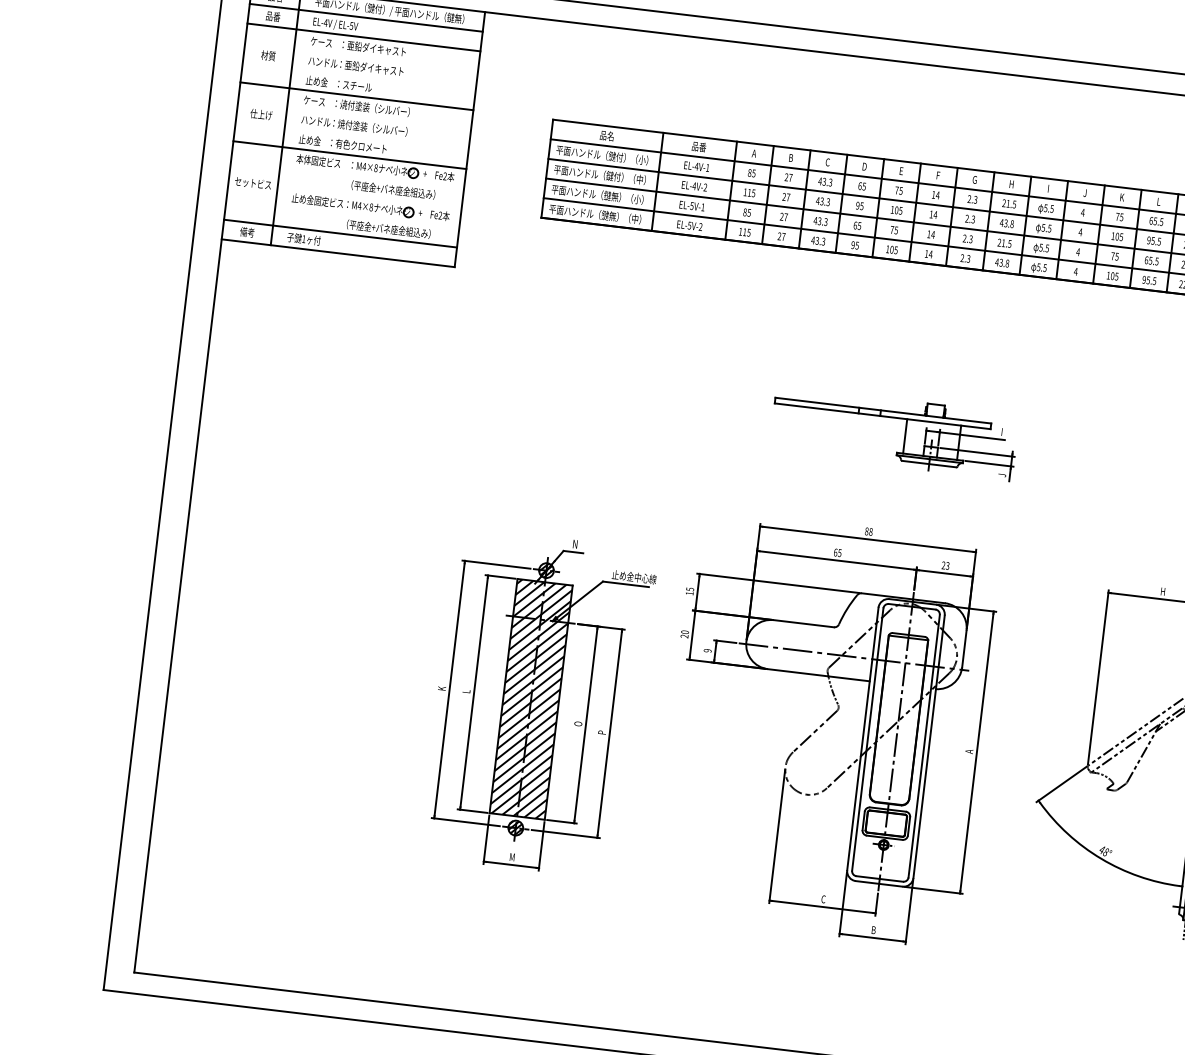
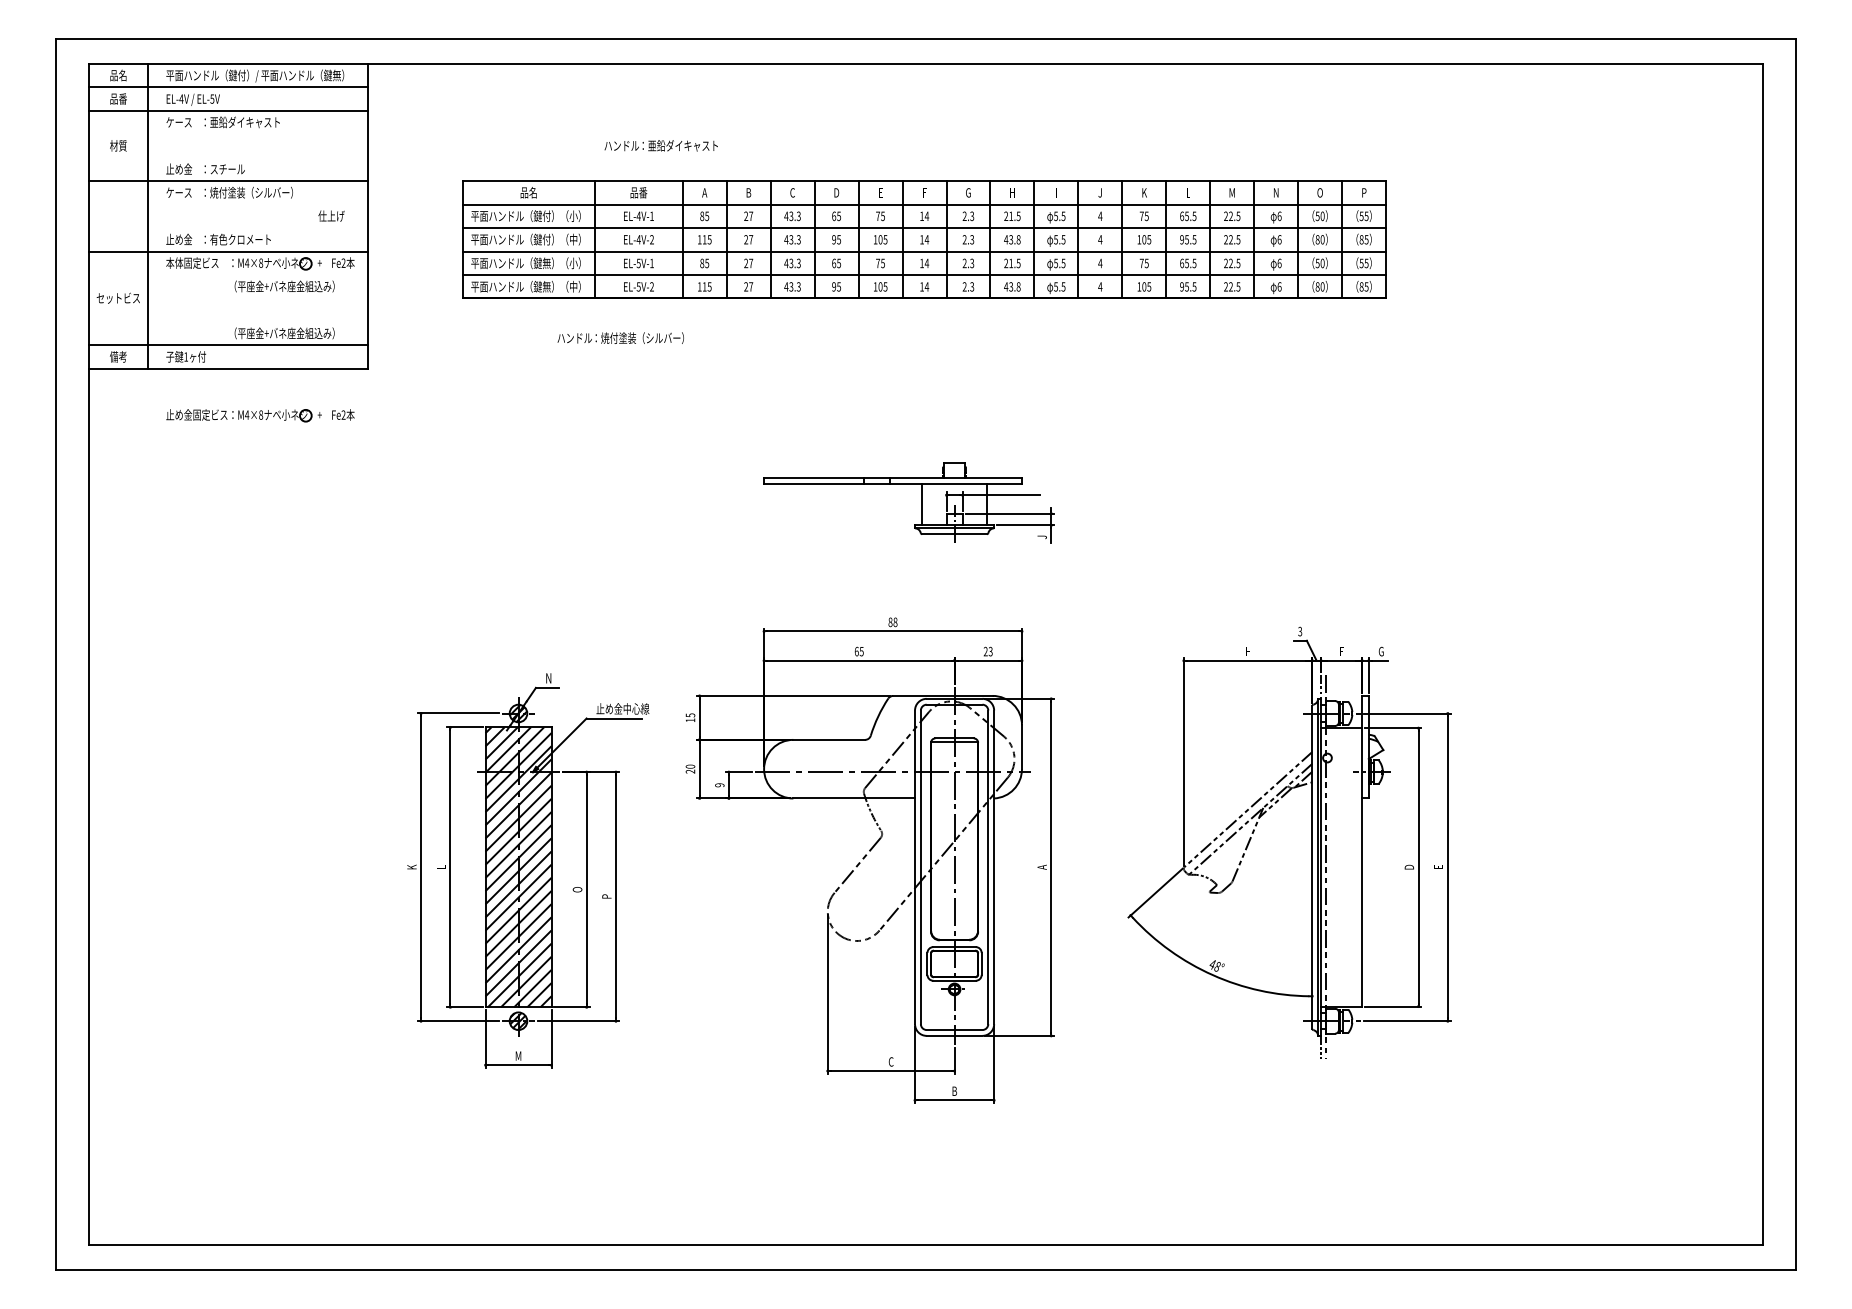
text: (355, 65) -> (660, 145), moved
text: (261, 114) -> (331, 215), moved
text: (354, 125) -> (620, 337), moved
part: (370, 207) -> (260, 415), moved

